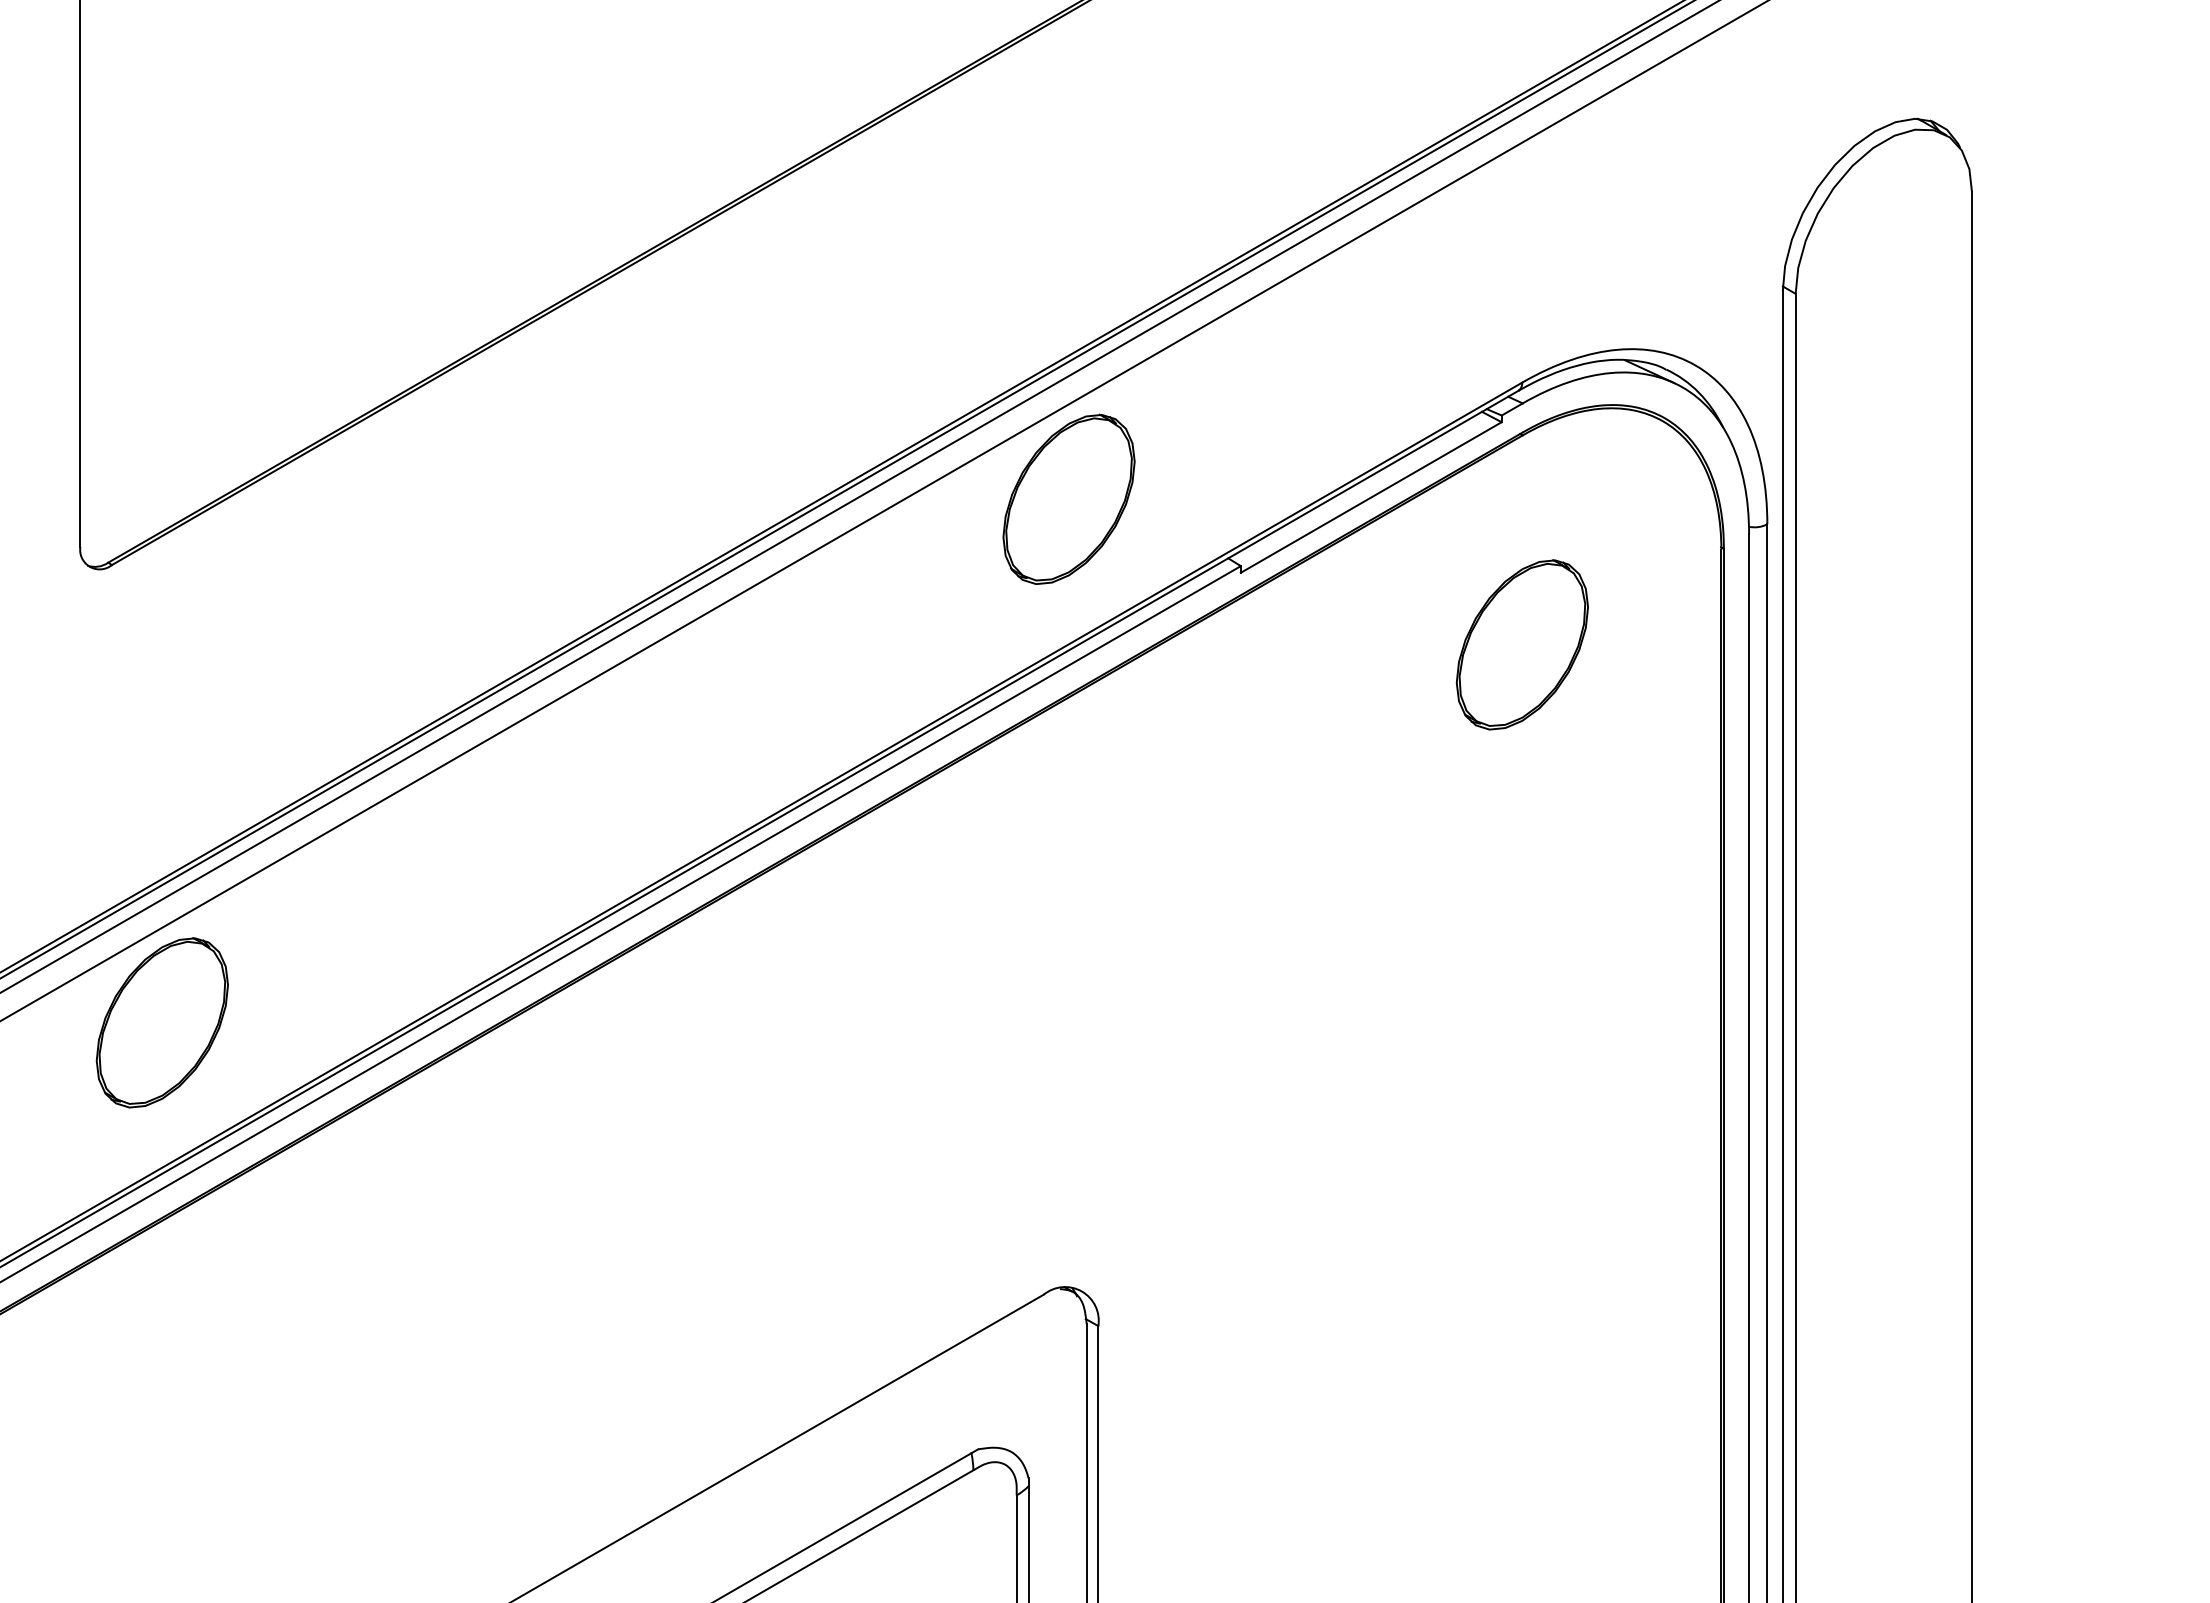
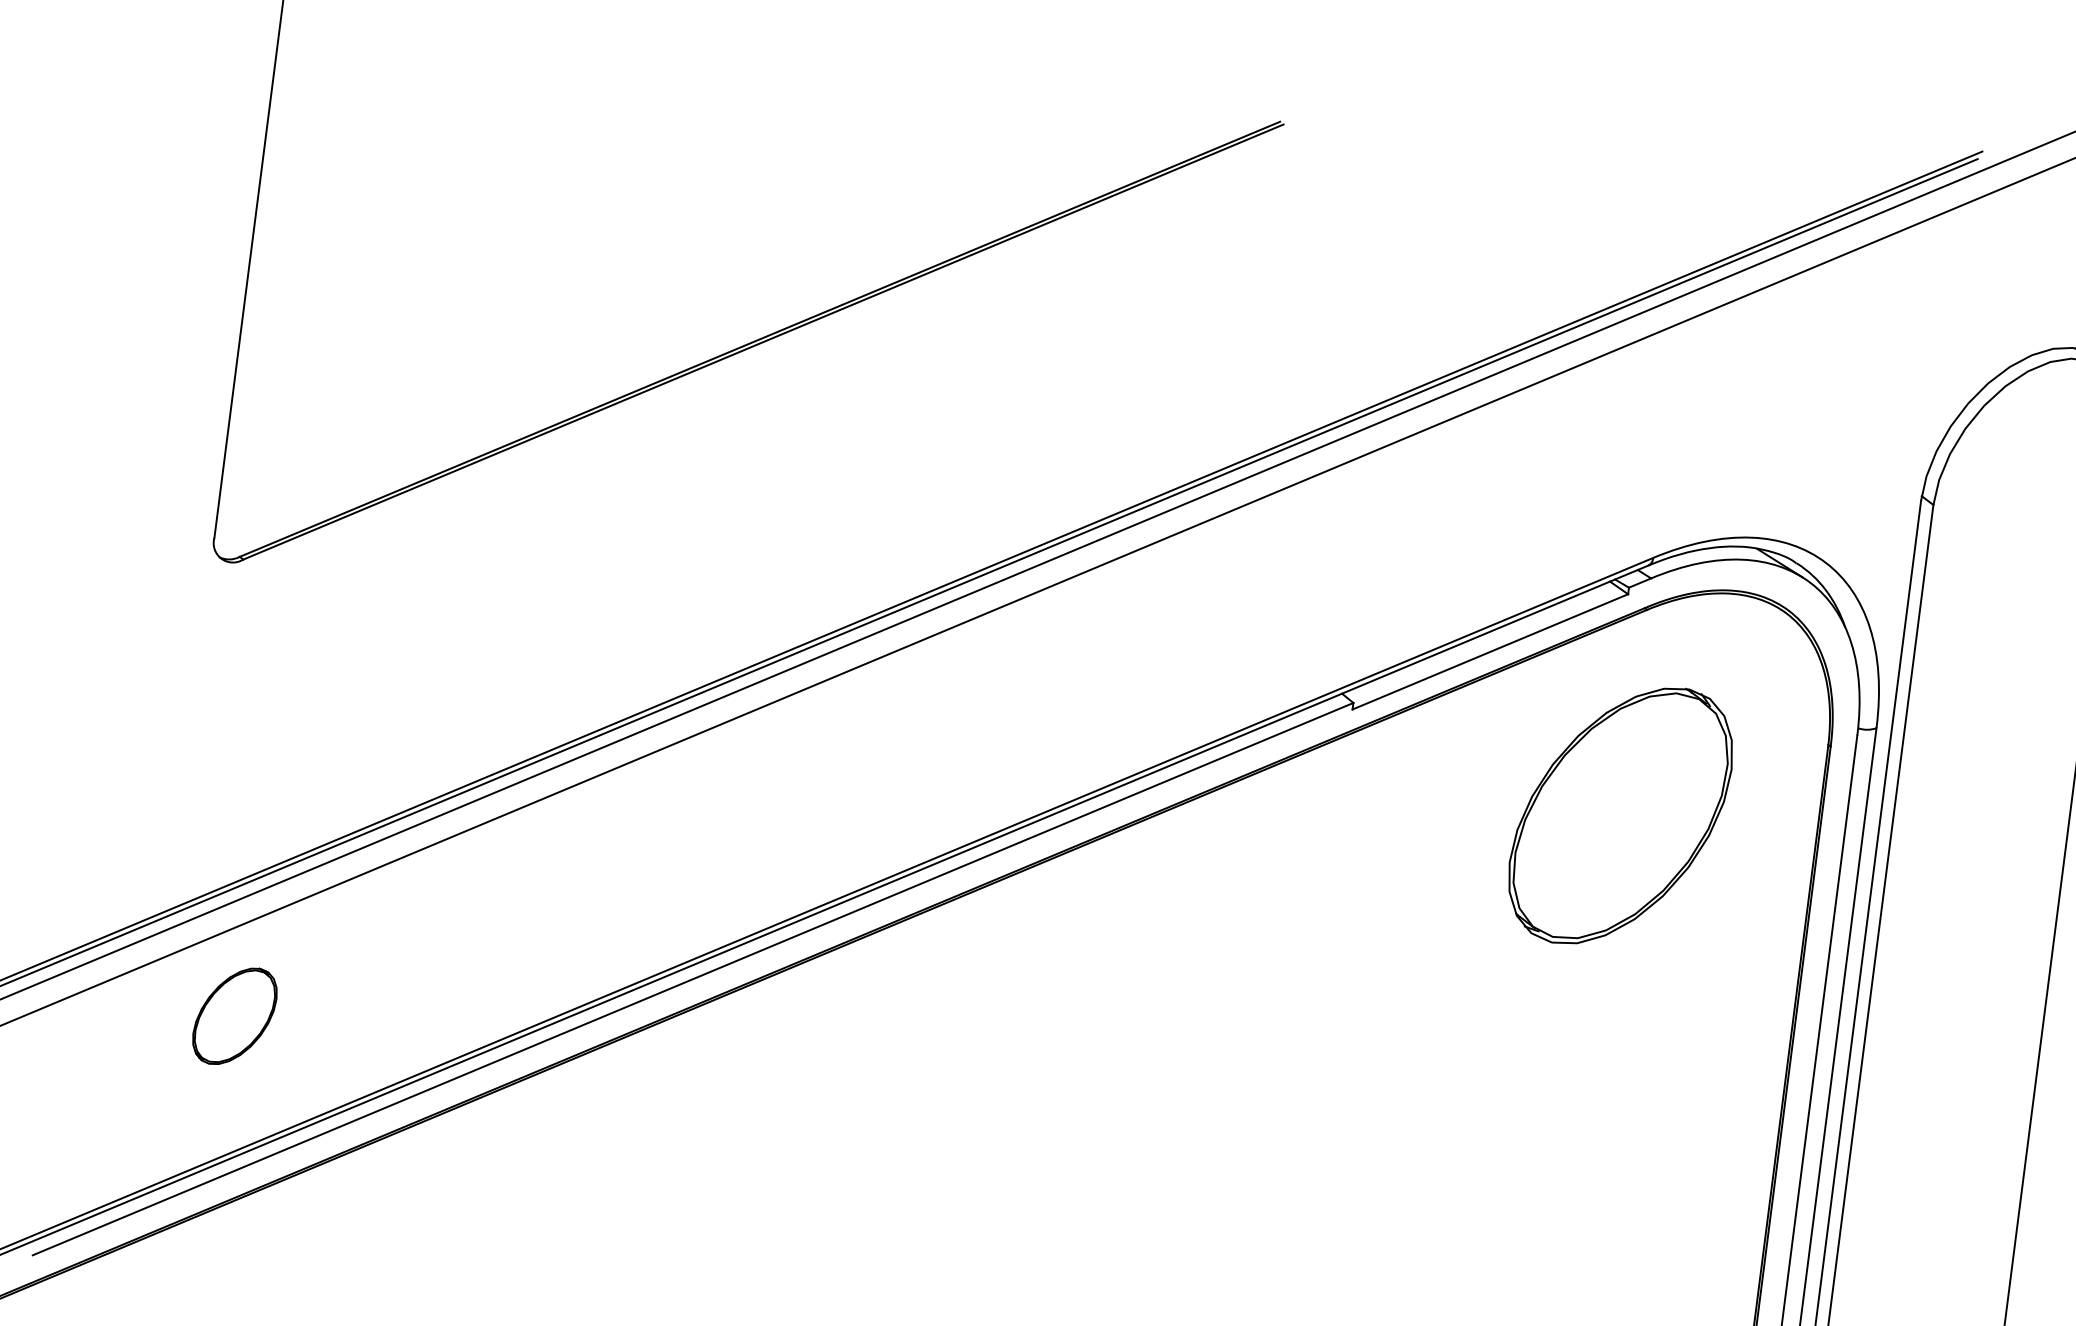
part: (1068, 498) -> (1192, 614), removed
part: (1521, 644) -> (1619, 815), size x1.6
part: (161, 1022) -> (234, 1015), size x0.6

